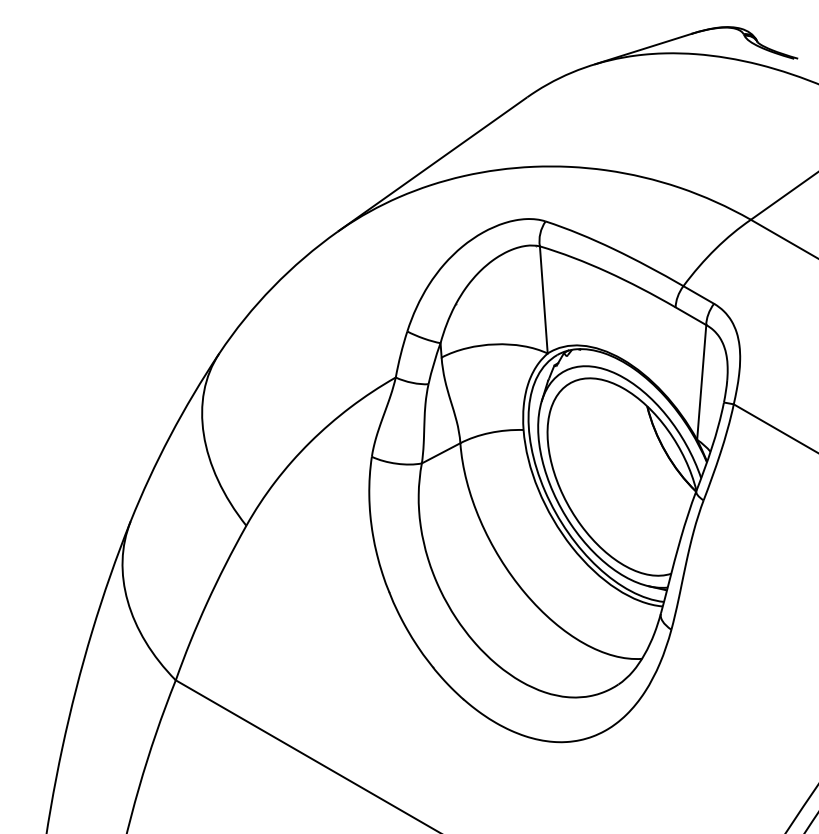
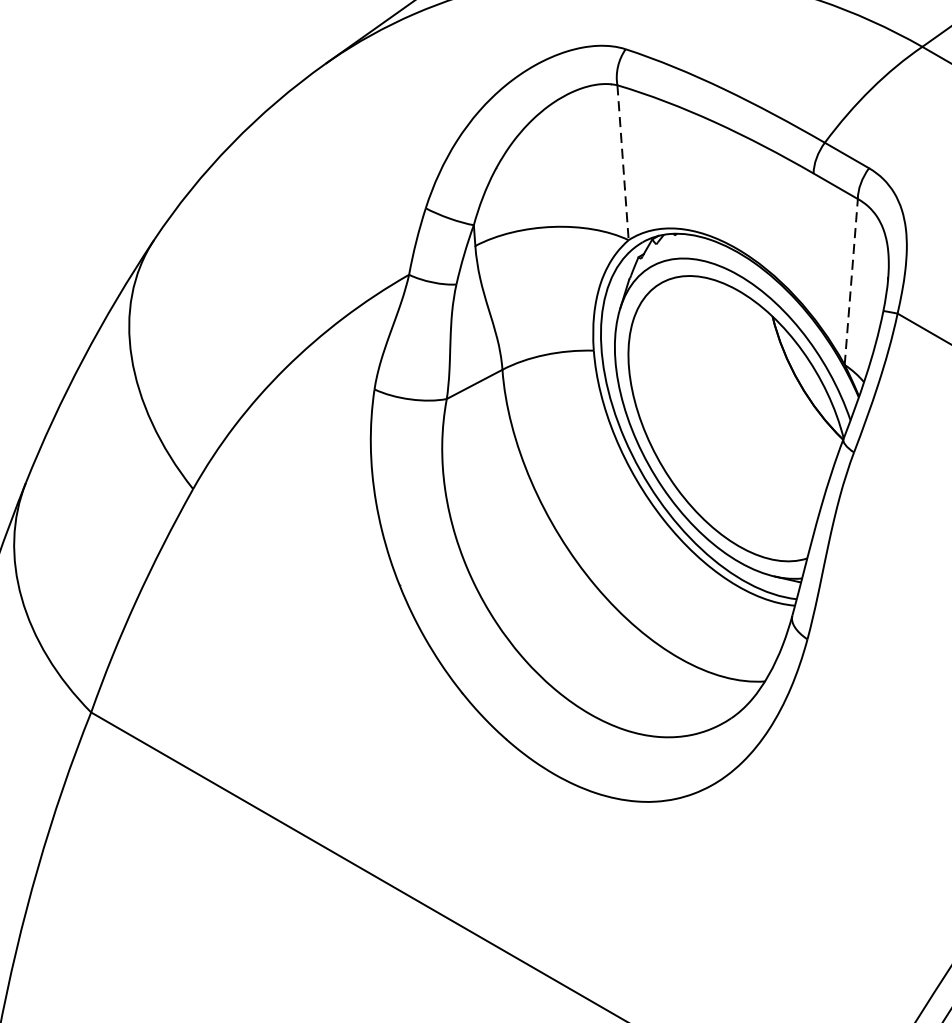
line: (543, 299) -> (622, 162), solid -> dashed
line: (701, 382) -> (850, 282), solid -> dashed

